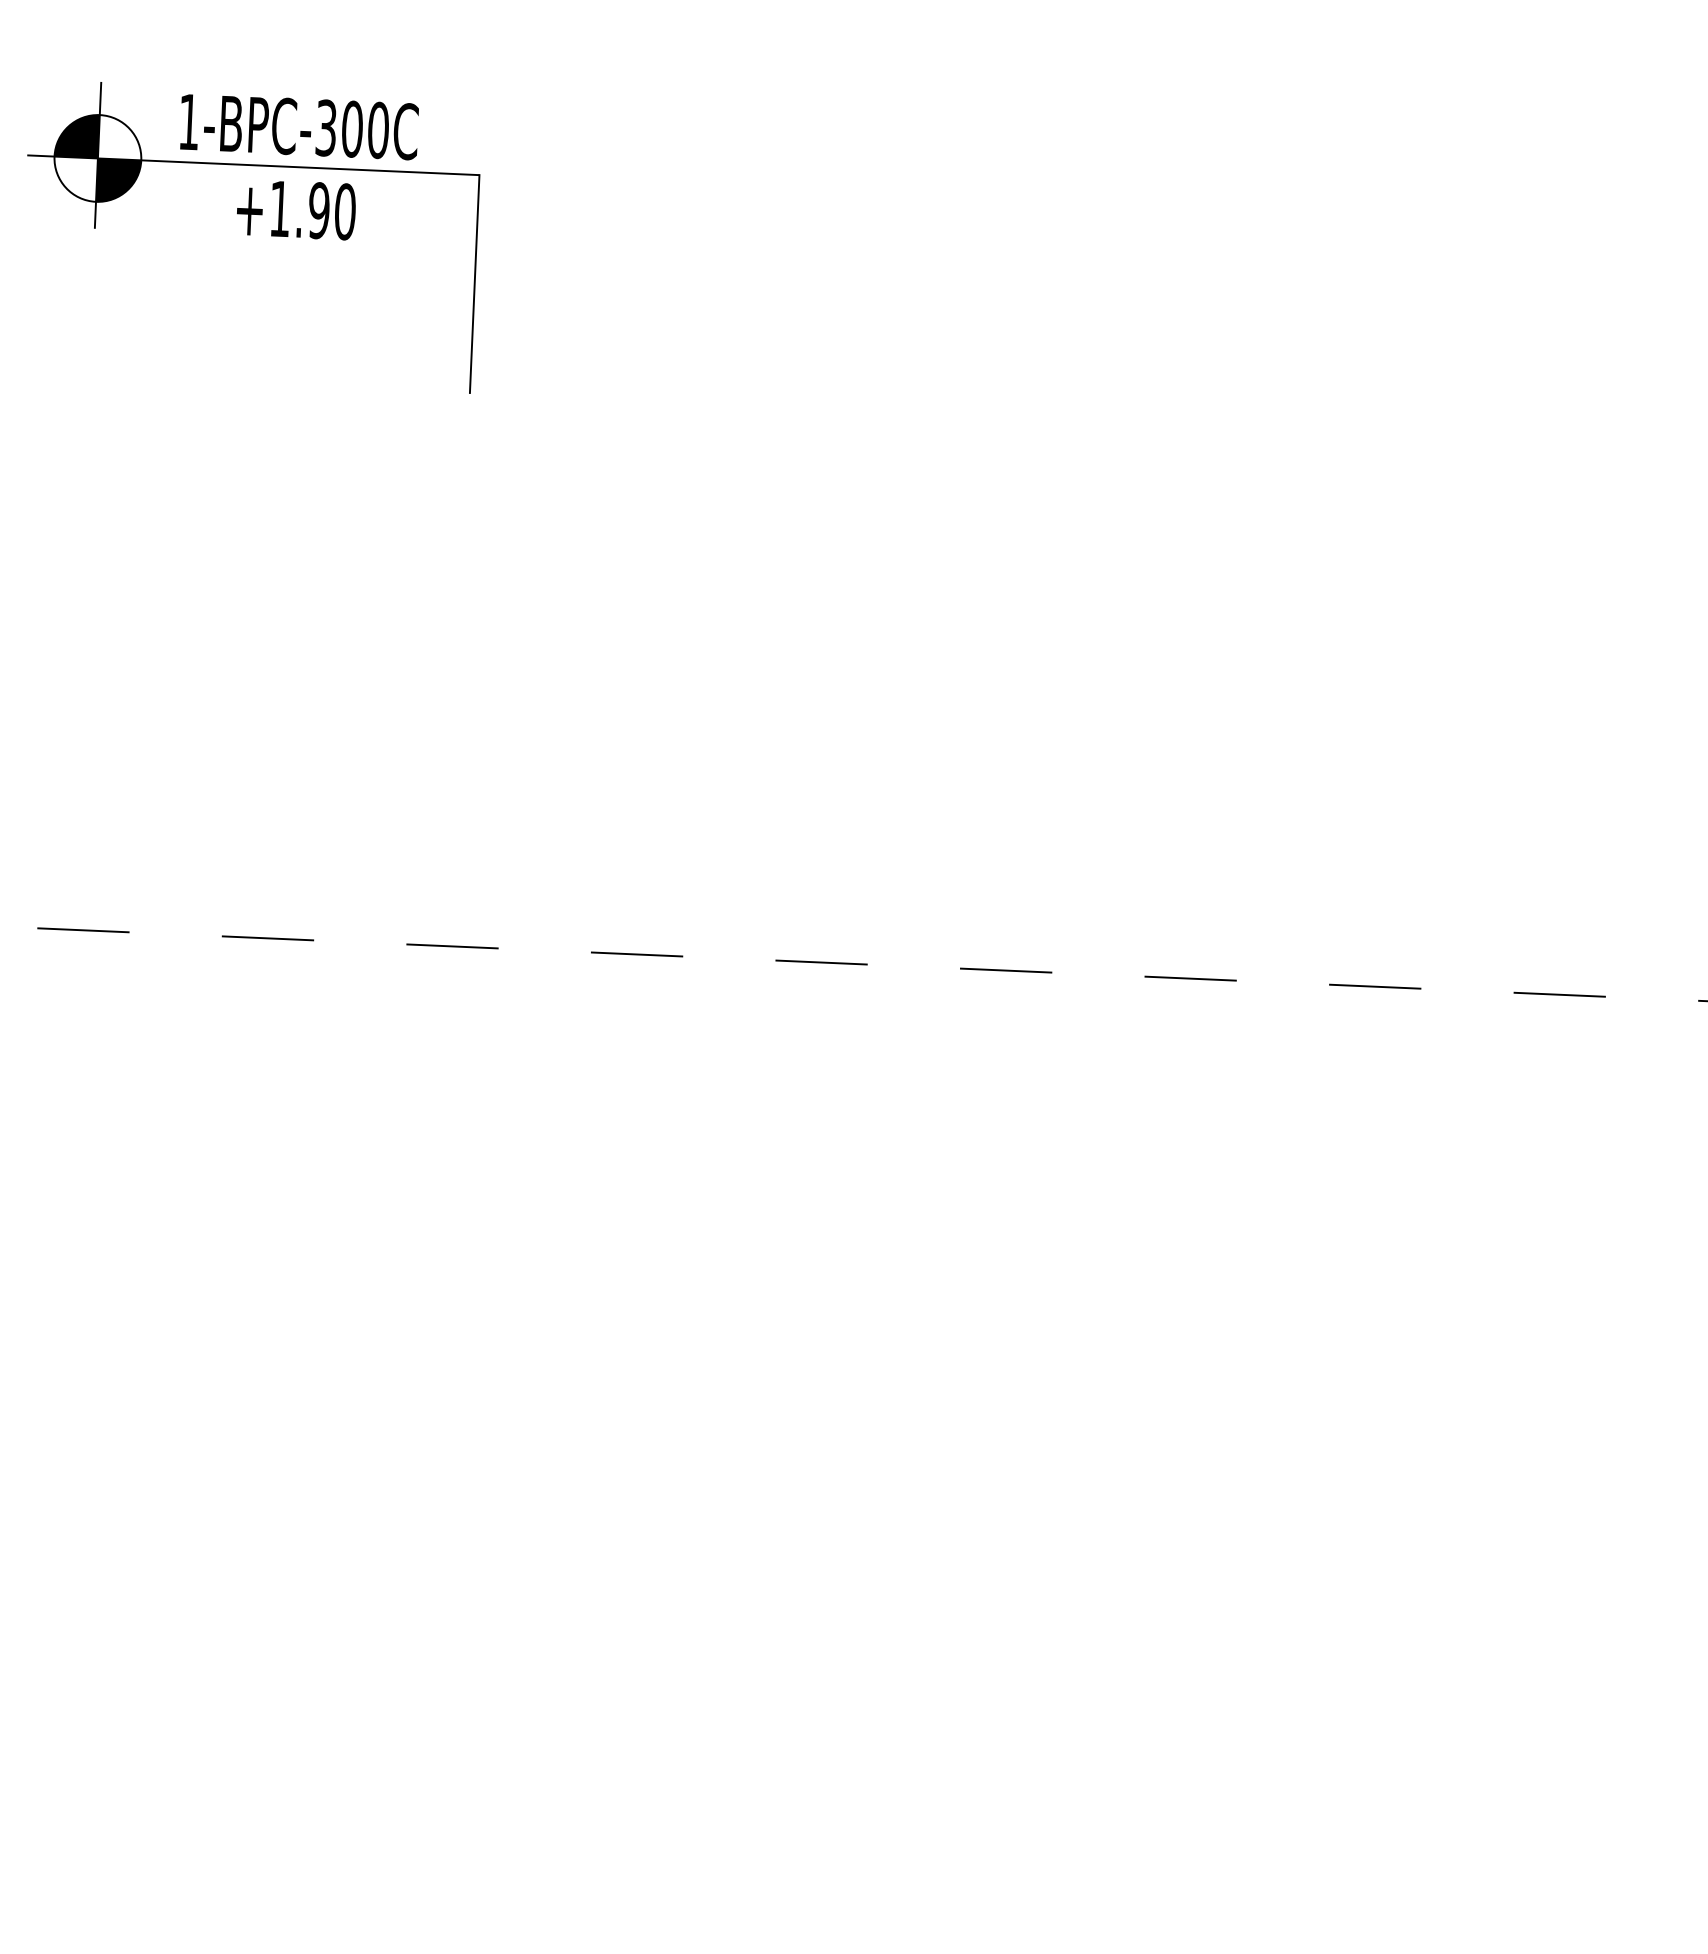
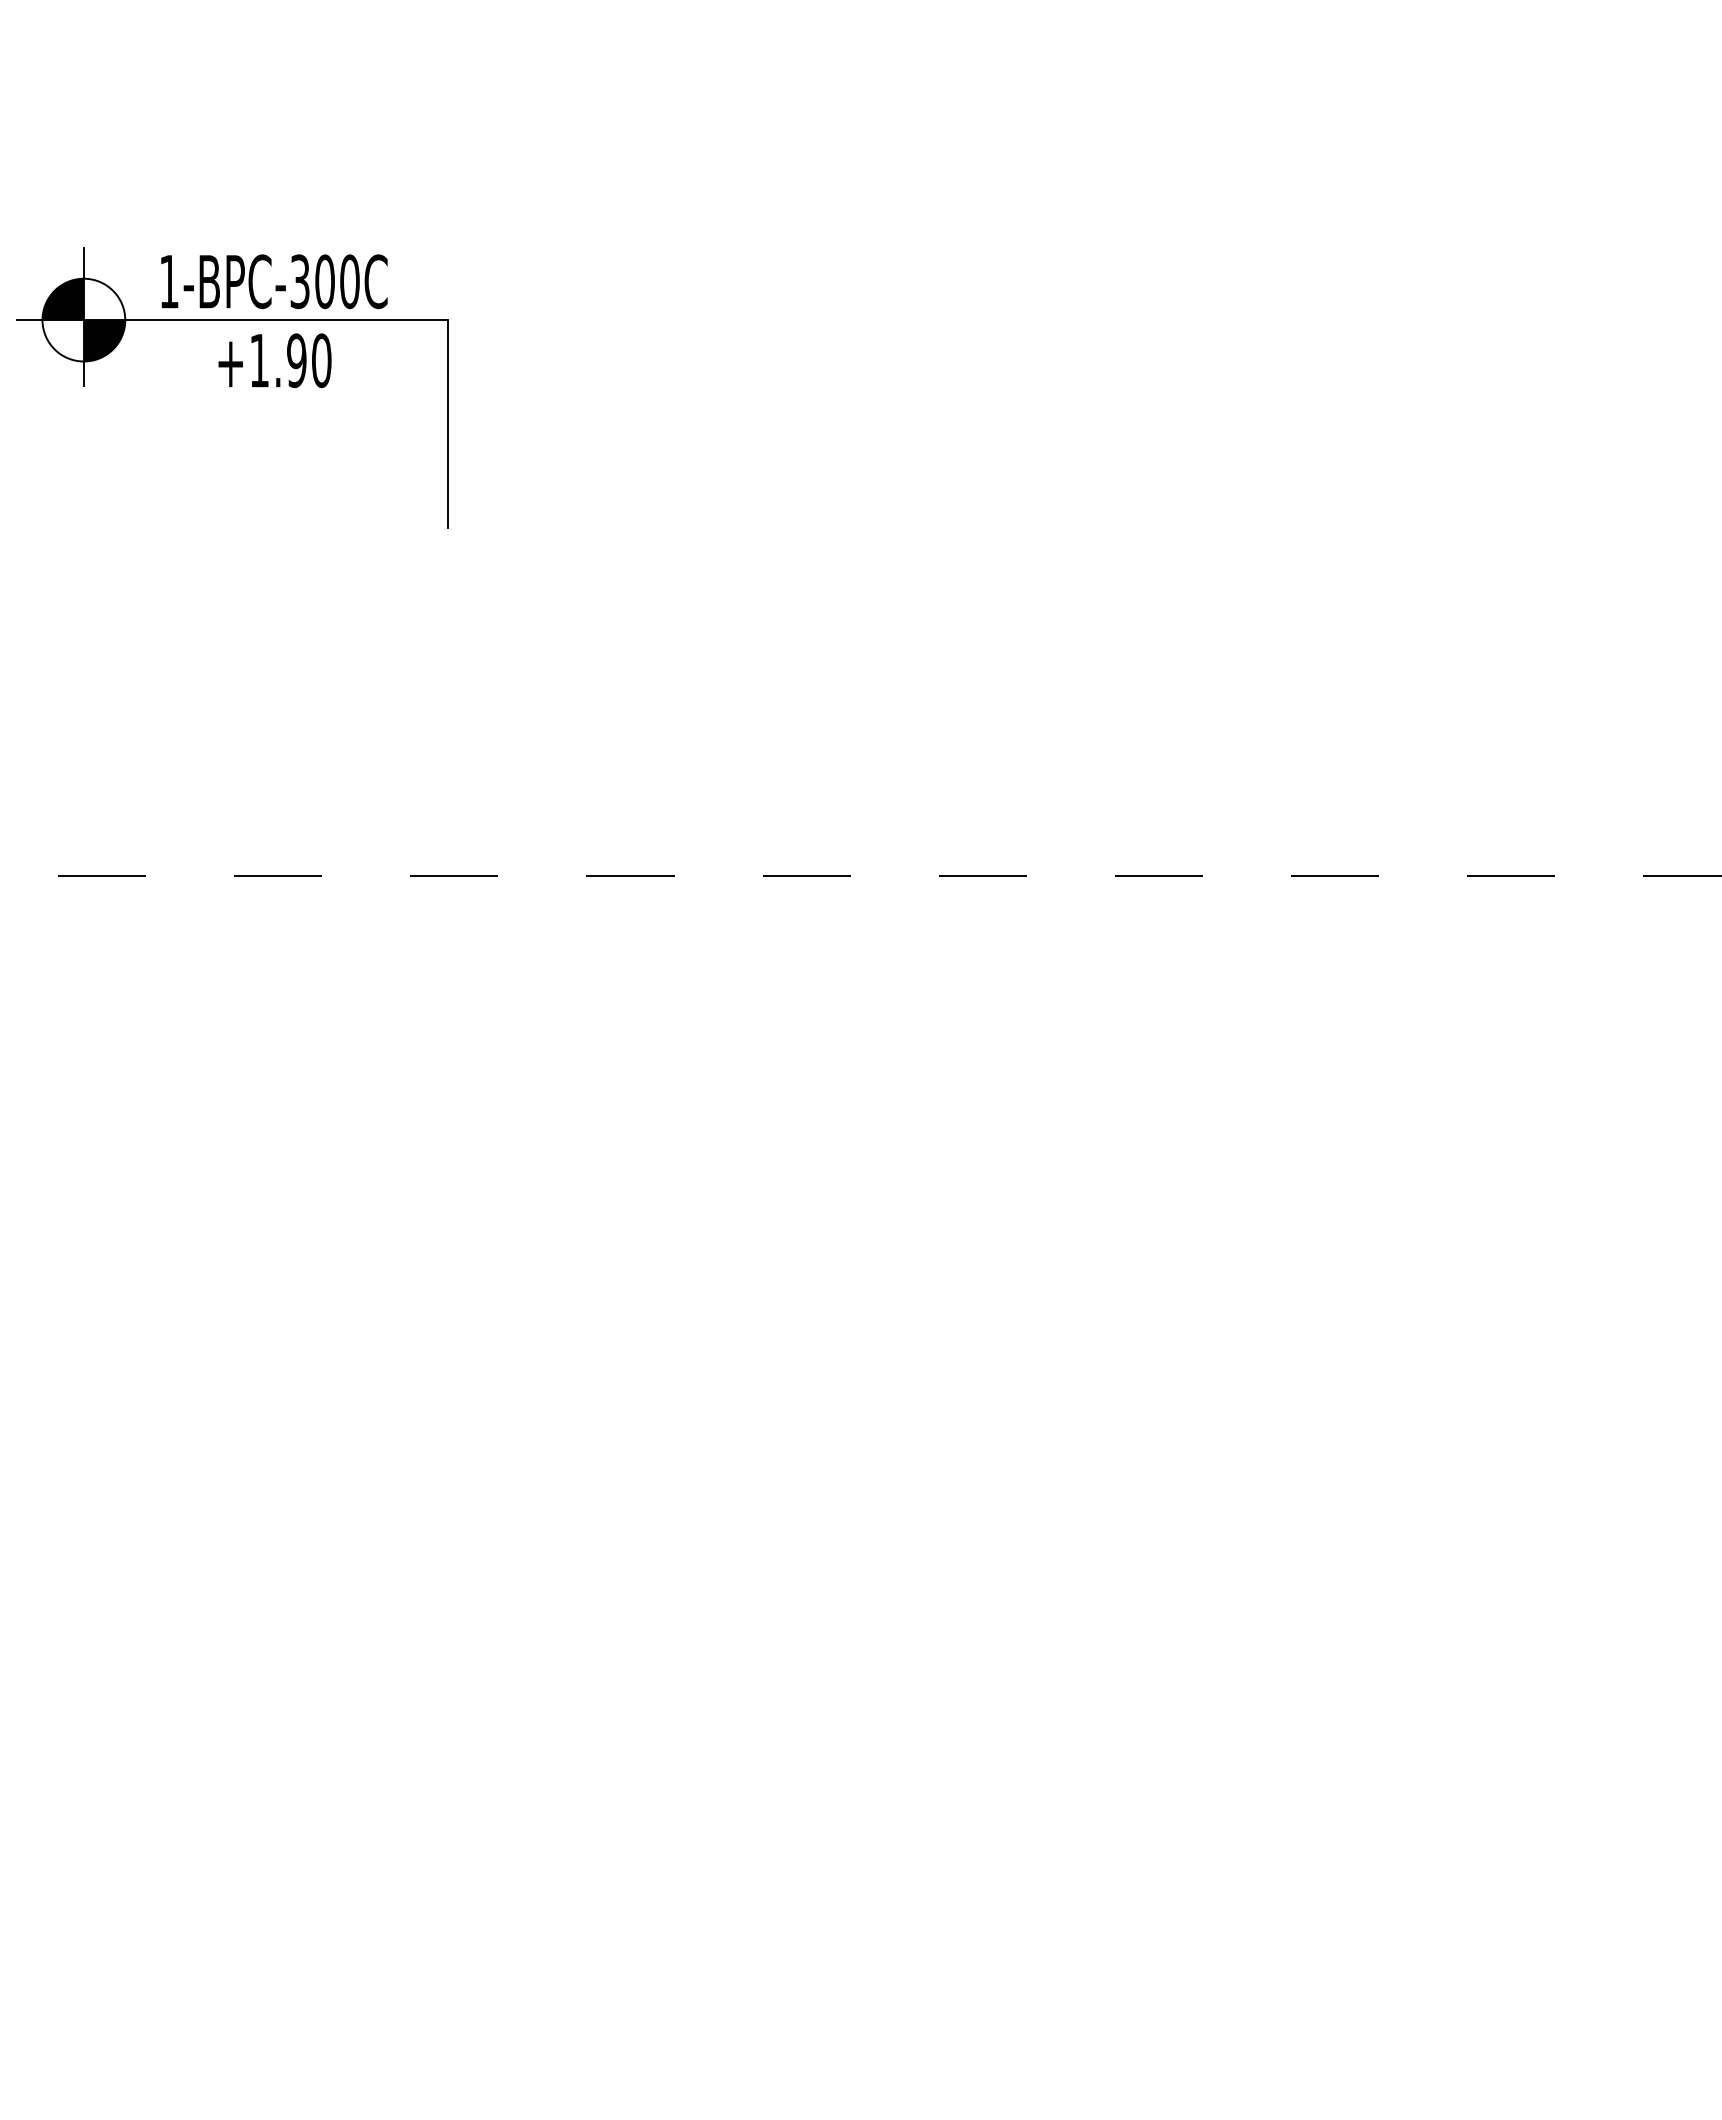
part: (253, 165) -> (232, 320), moved

